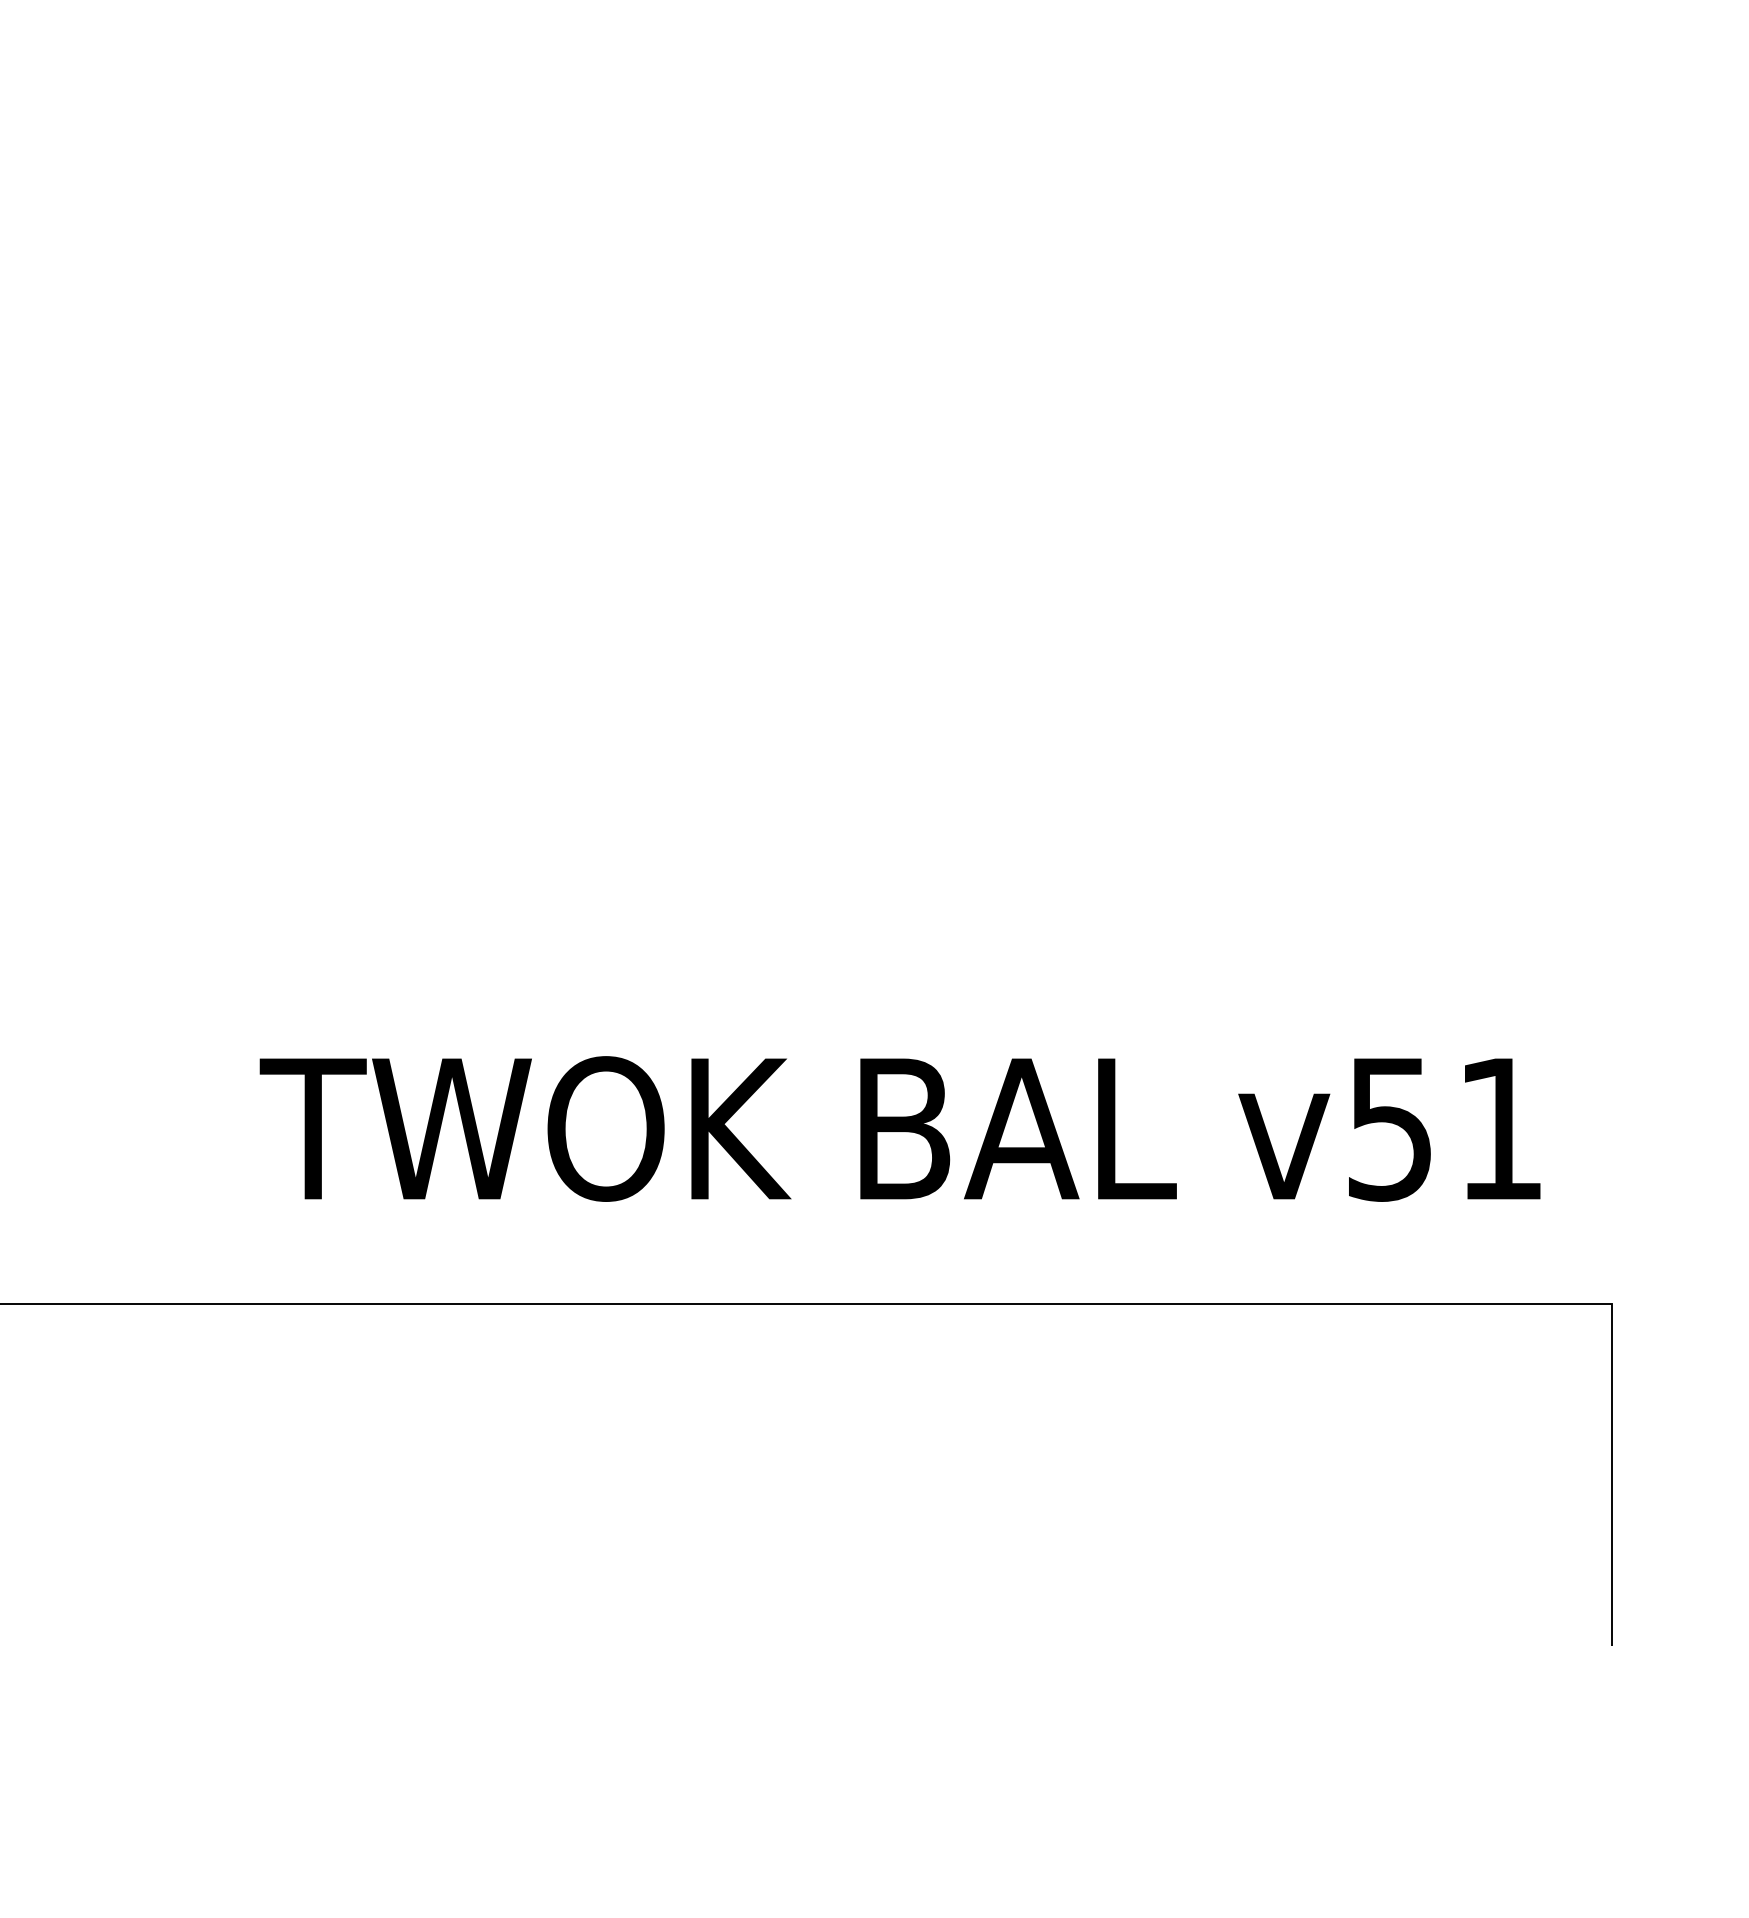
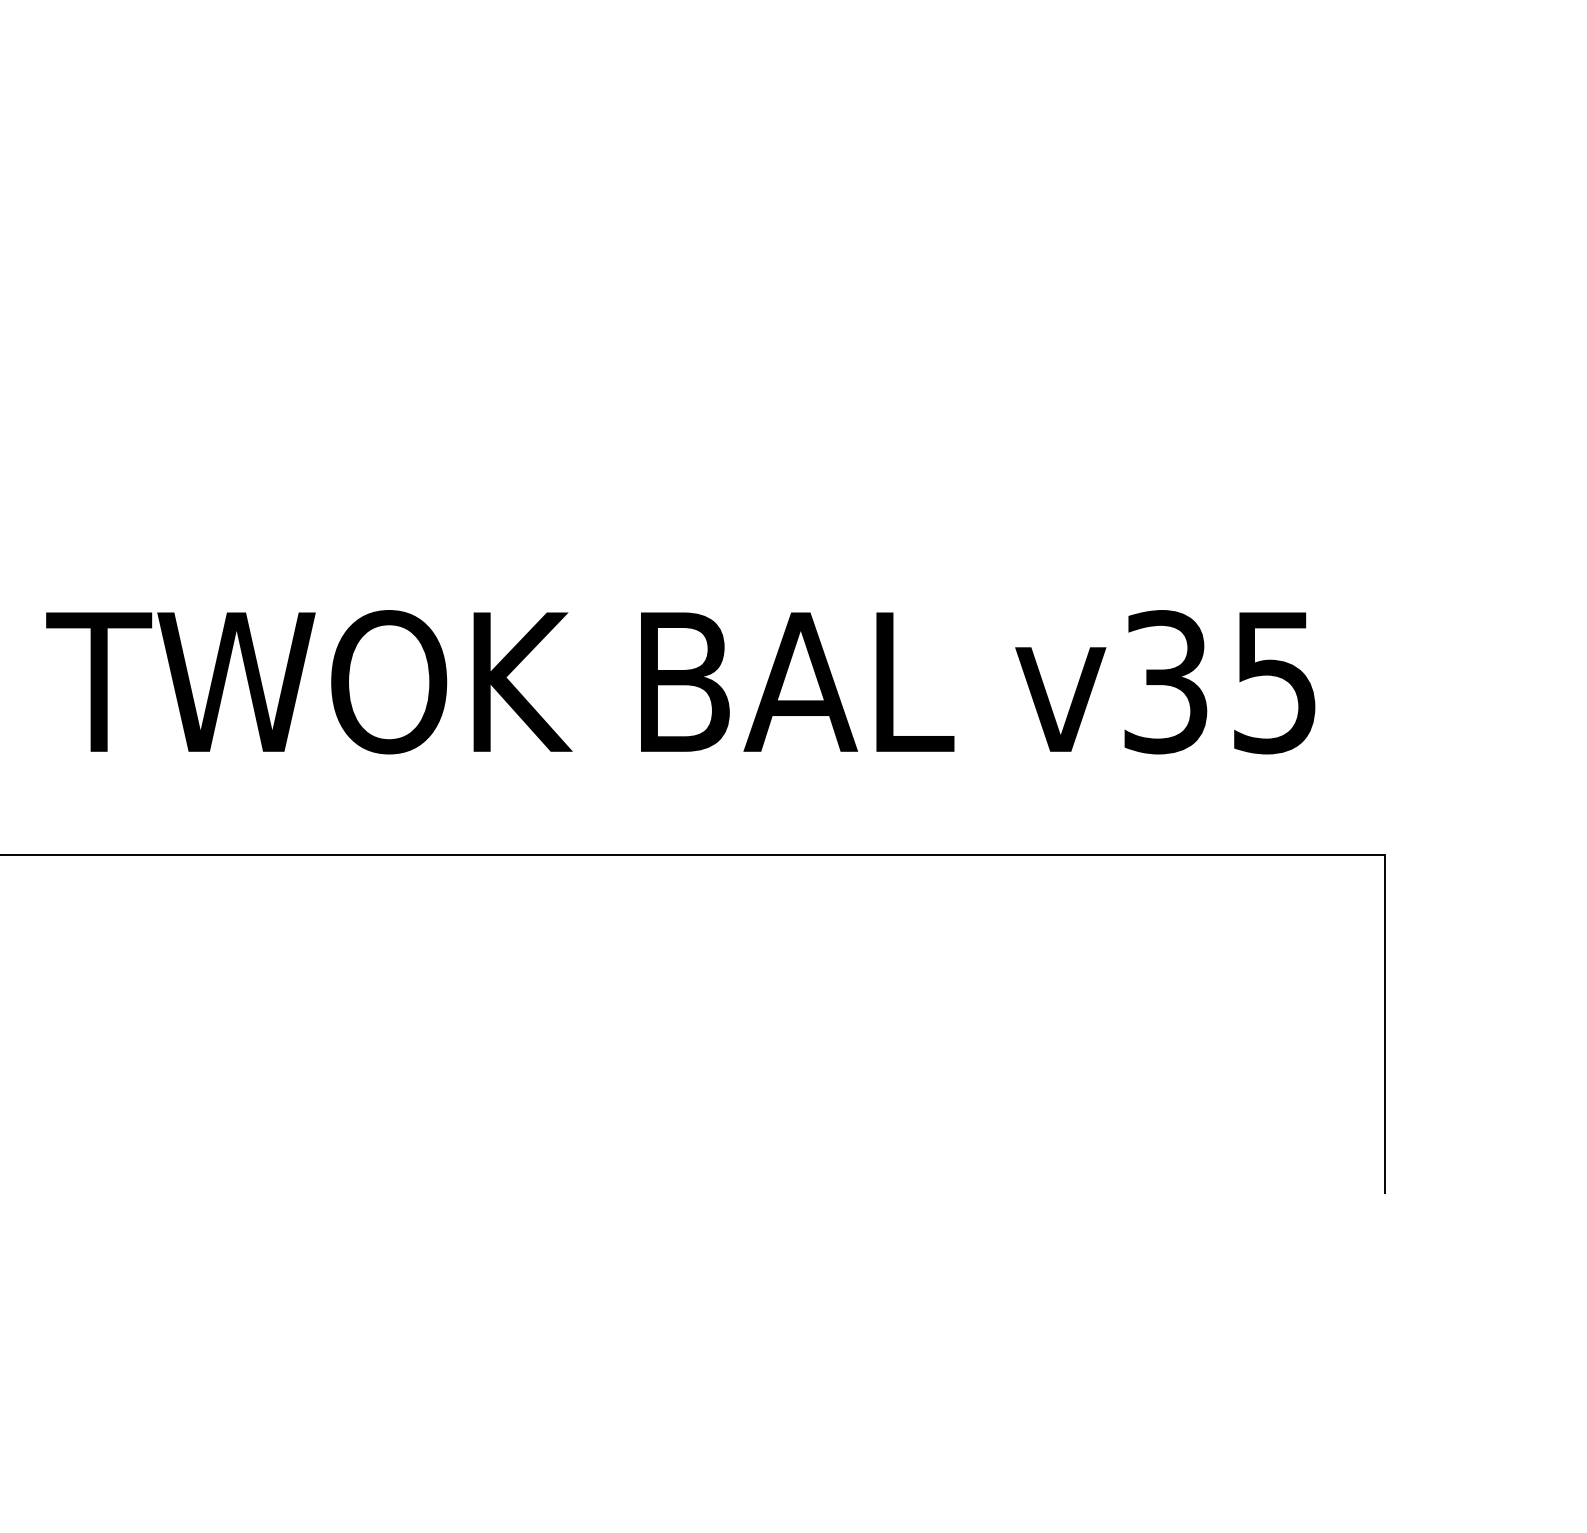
text: (1444, 1128) -> (1219, 681), v51 -> v35

